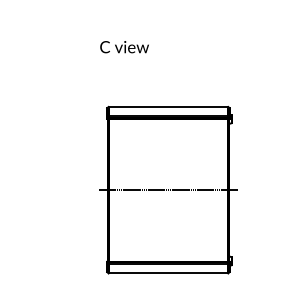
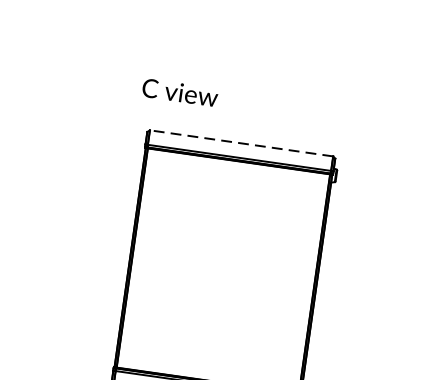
text: (124, 47) -> (179, 93), moved
line: (168, 106) -> (241, 142), solid -> dashed
line: (168, 190) -> (223, 271), removed

